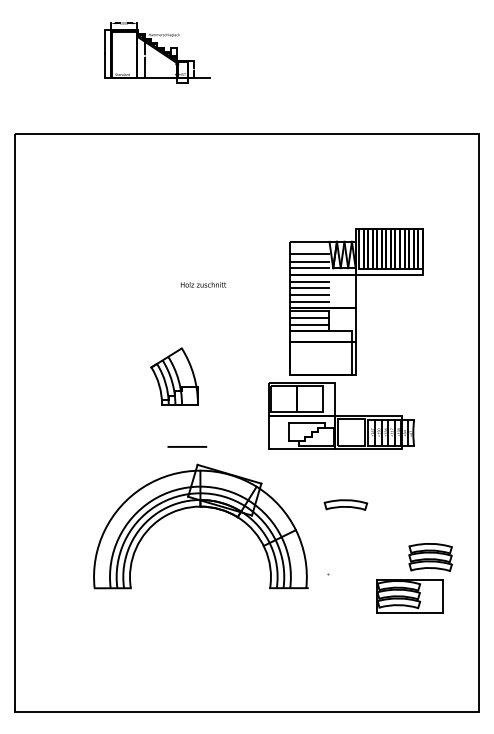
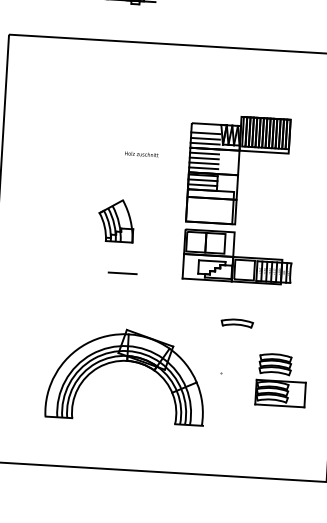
part: (356, 301) -> (238, 170), moved
part: (200, 507) -> (127, 361), moved
part: (430, 557) -> (275, 364), moved

